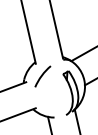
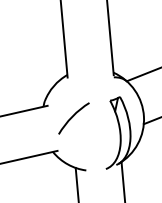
curve: (42, 76) -> (73, 118), moved

